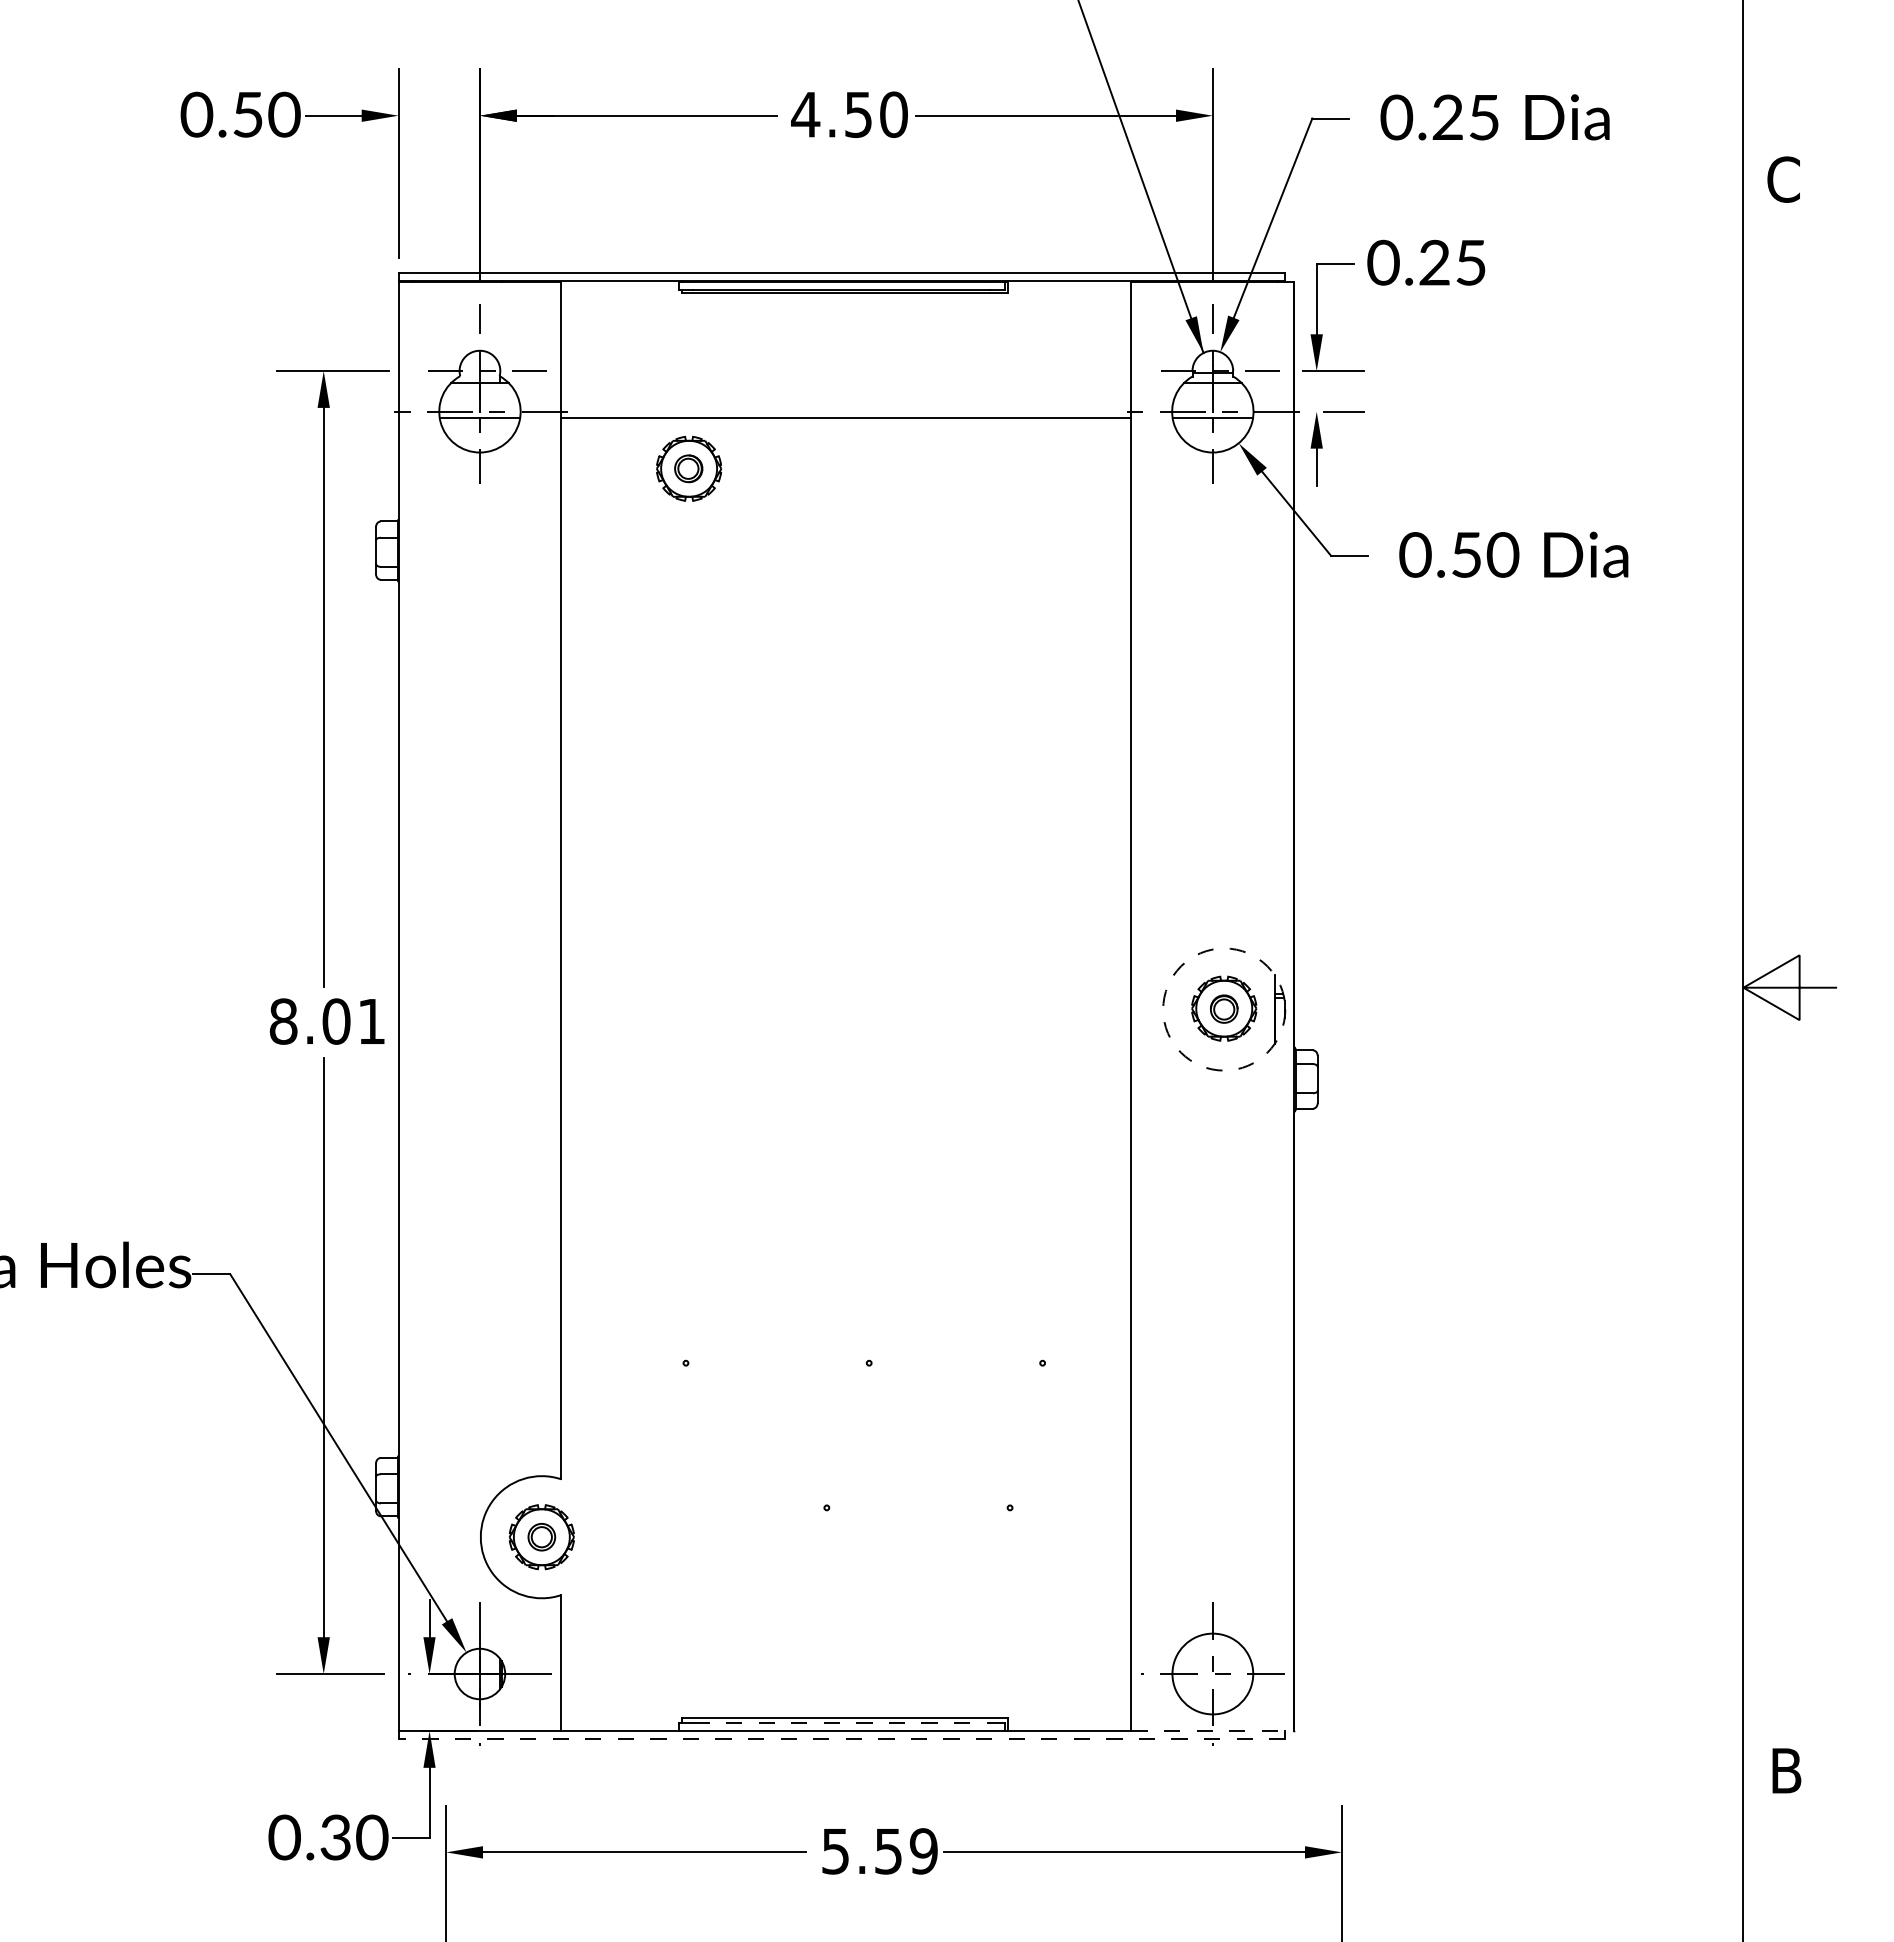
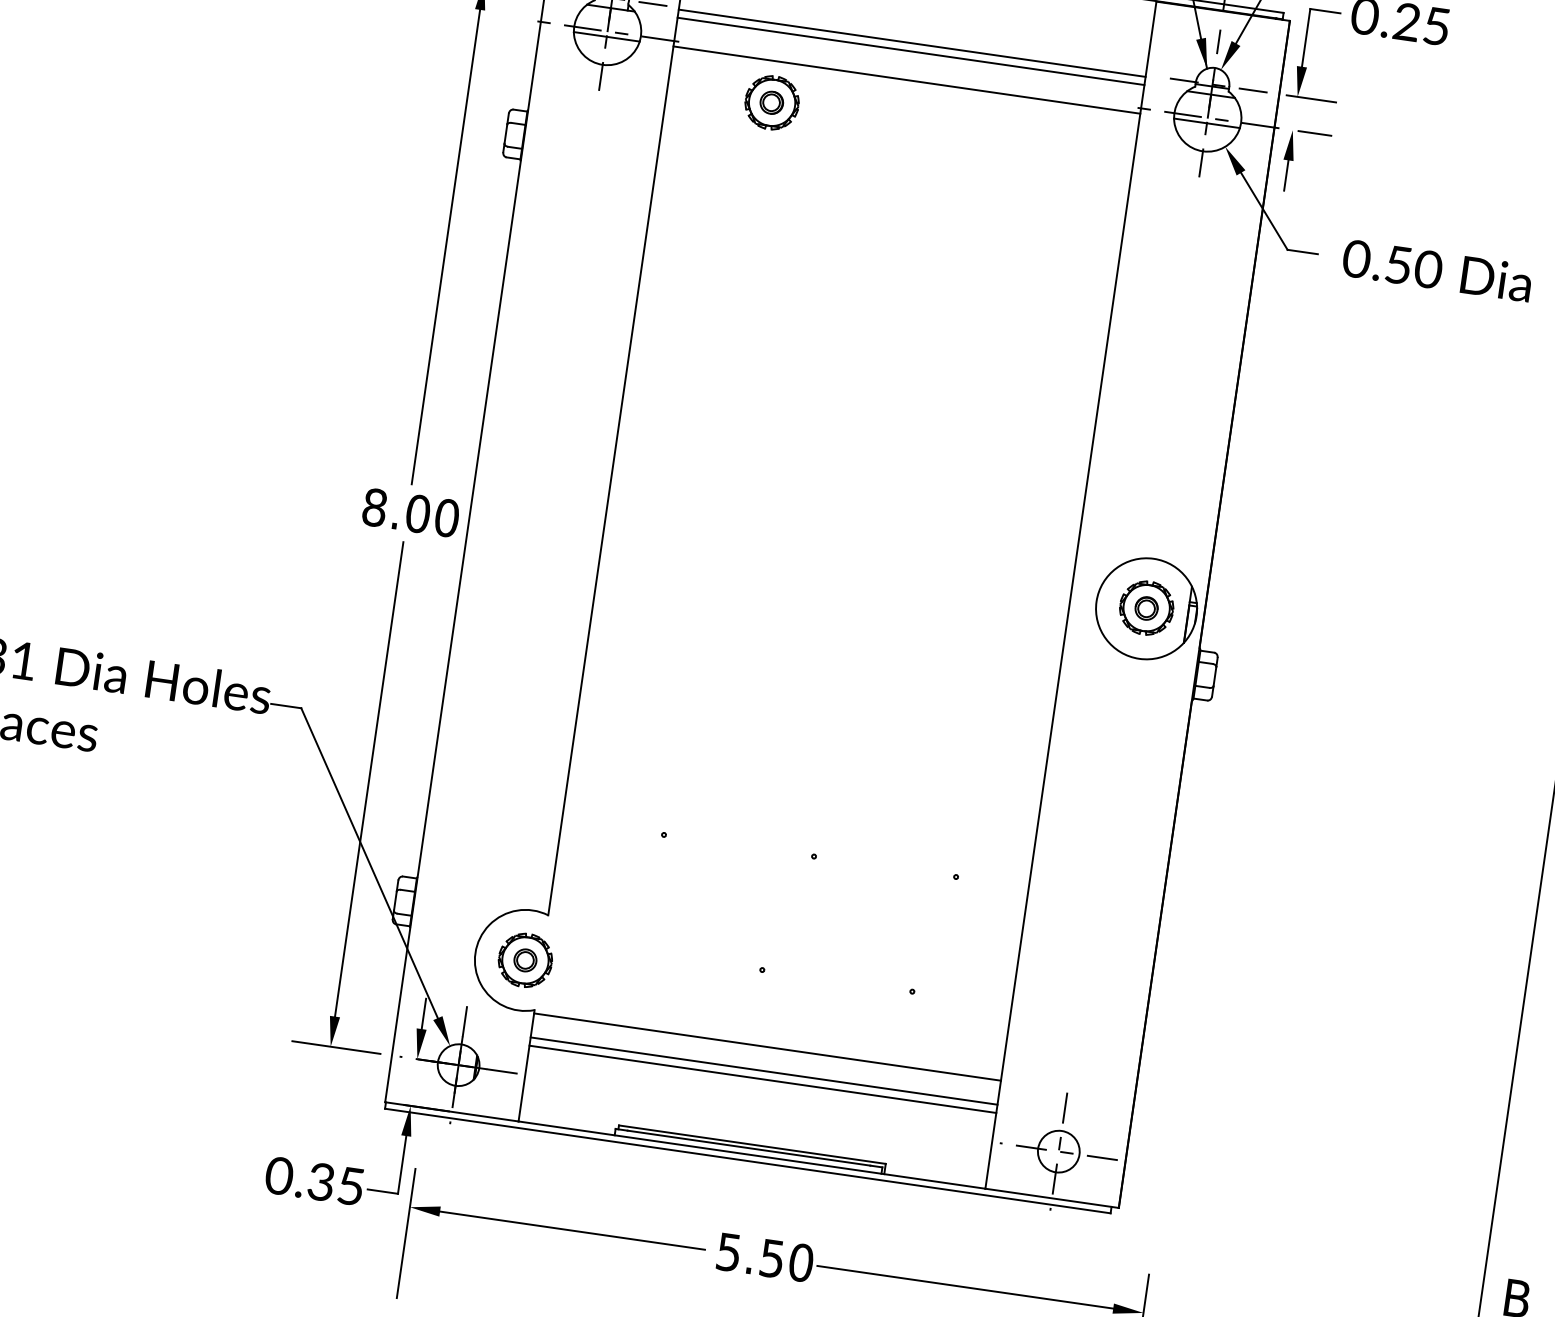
line: (846, 373) -> (912, 43), added
line: (846, 383) -> (911, 51), added
circle: (1224, 1009) -> (1146, 608), dashed -> solid
text: (371, 1021) -> (446, 517), 8.01 -> 8.00
line: (846, 1599) -> (767, 1047), added
line: (846, 1628) -> (764, 1071), added
line: (846, 1638) -> (762, 1079), added
circle: (1212, 1673) -> (1058, 1151), size x0.62
line: (842, 1723) -> (749, 1148), dashed -> solid
line: (1213, 1731) -> (1052, 1198), dashed -> solid
line: (842, 1738) -> (747, 1160), dashed -> solid
text: (372, 1837) -> (351, 1186), 0.30 -> 0.35
text: (923, 1851) -> (800, 1262), 5.59 -> 5.50

